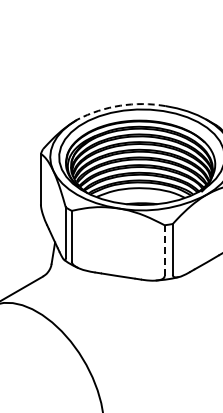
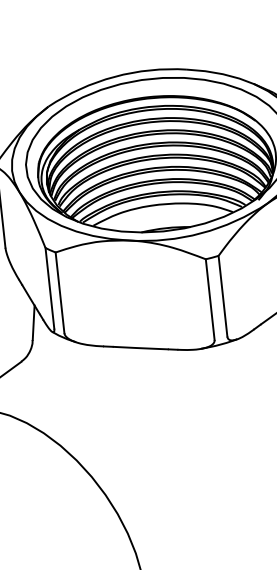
arc: (120, 105) -> (114, 76), dashed -> solid
line: (164, 251) -> (210, 301), dashed -> solid

